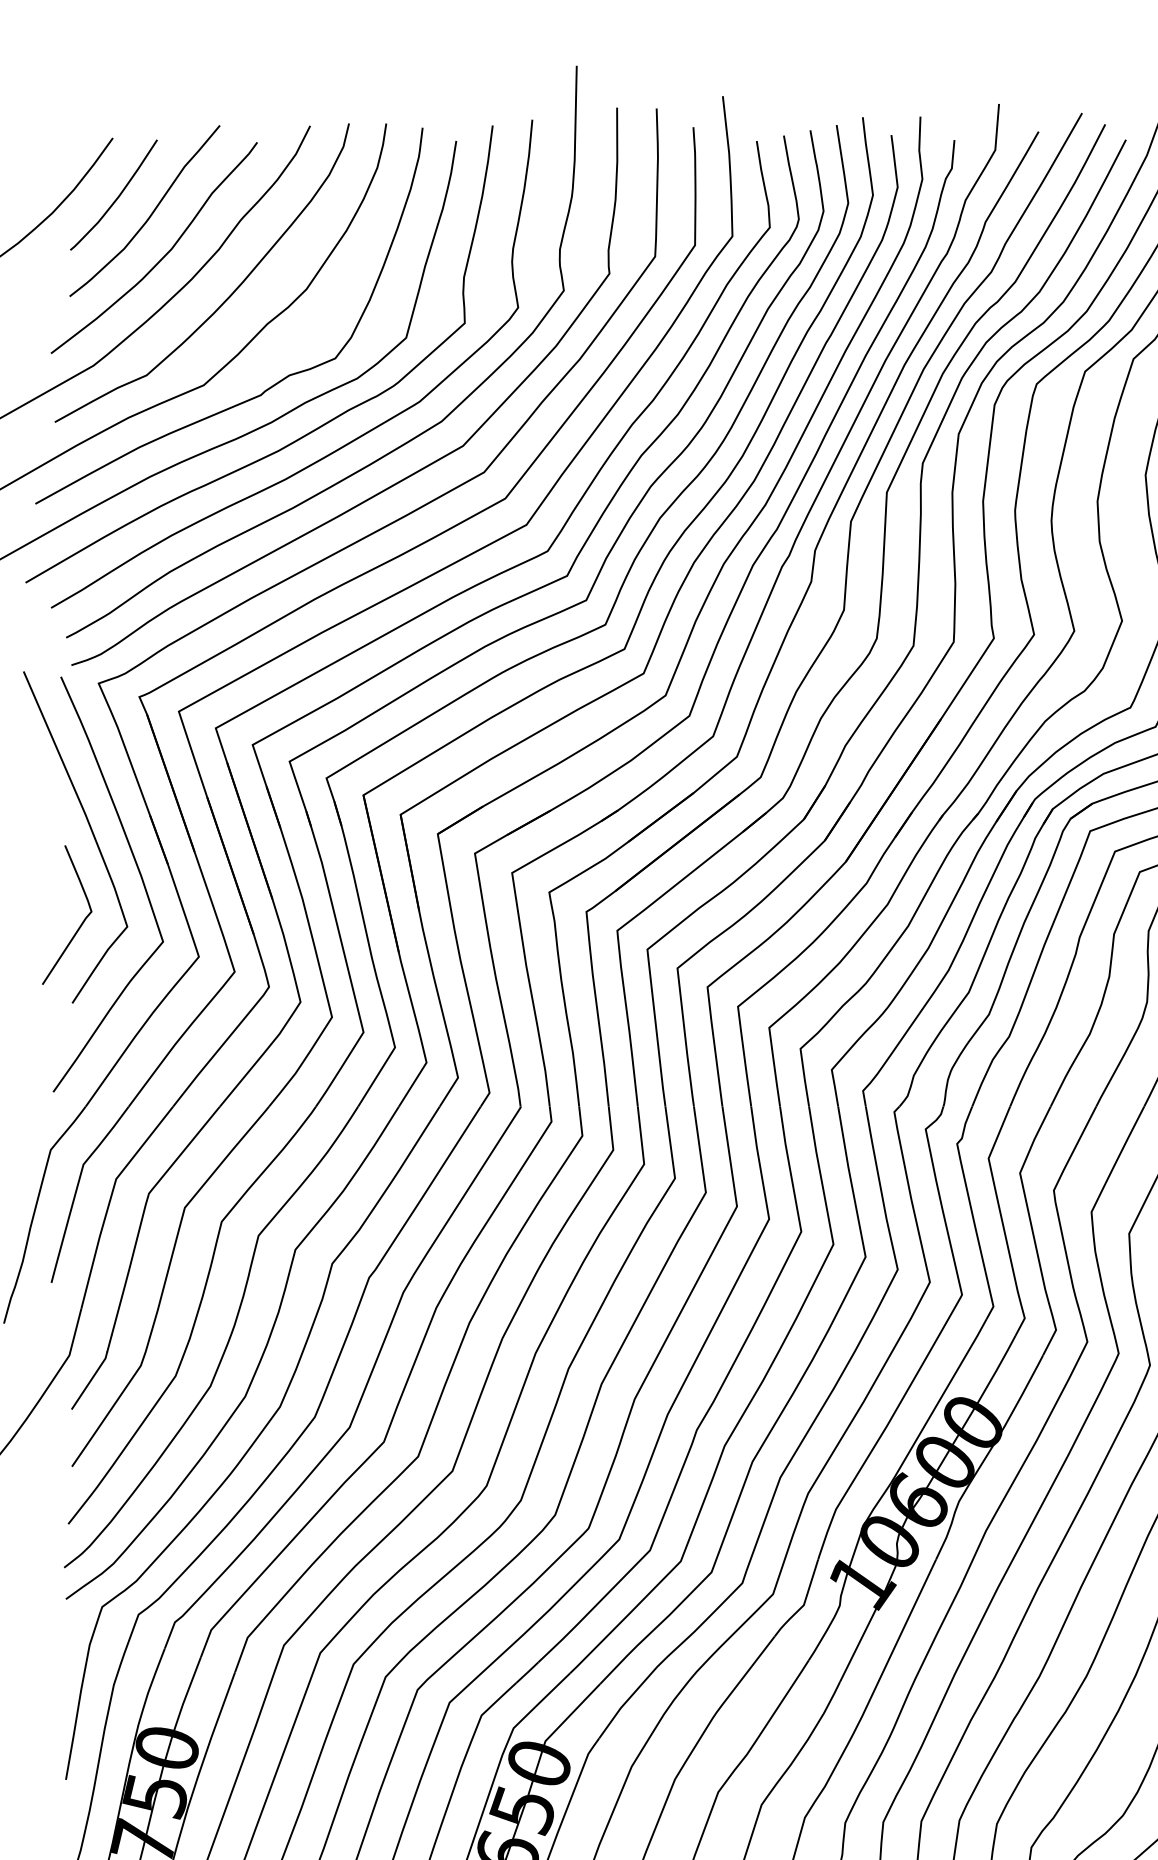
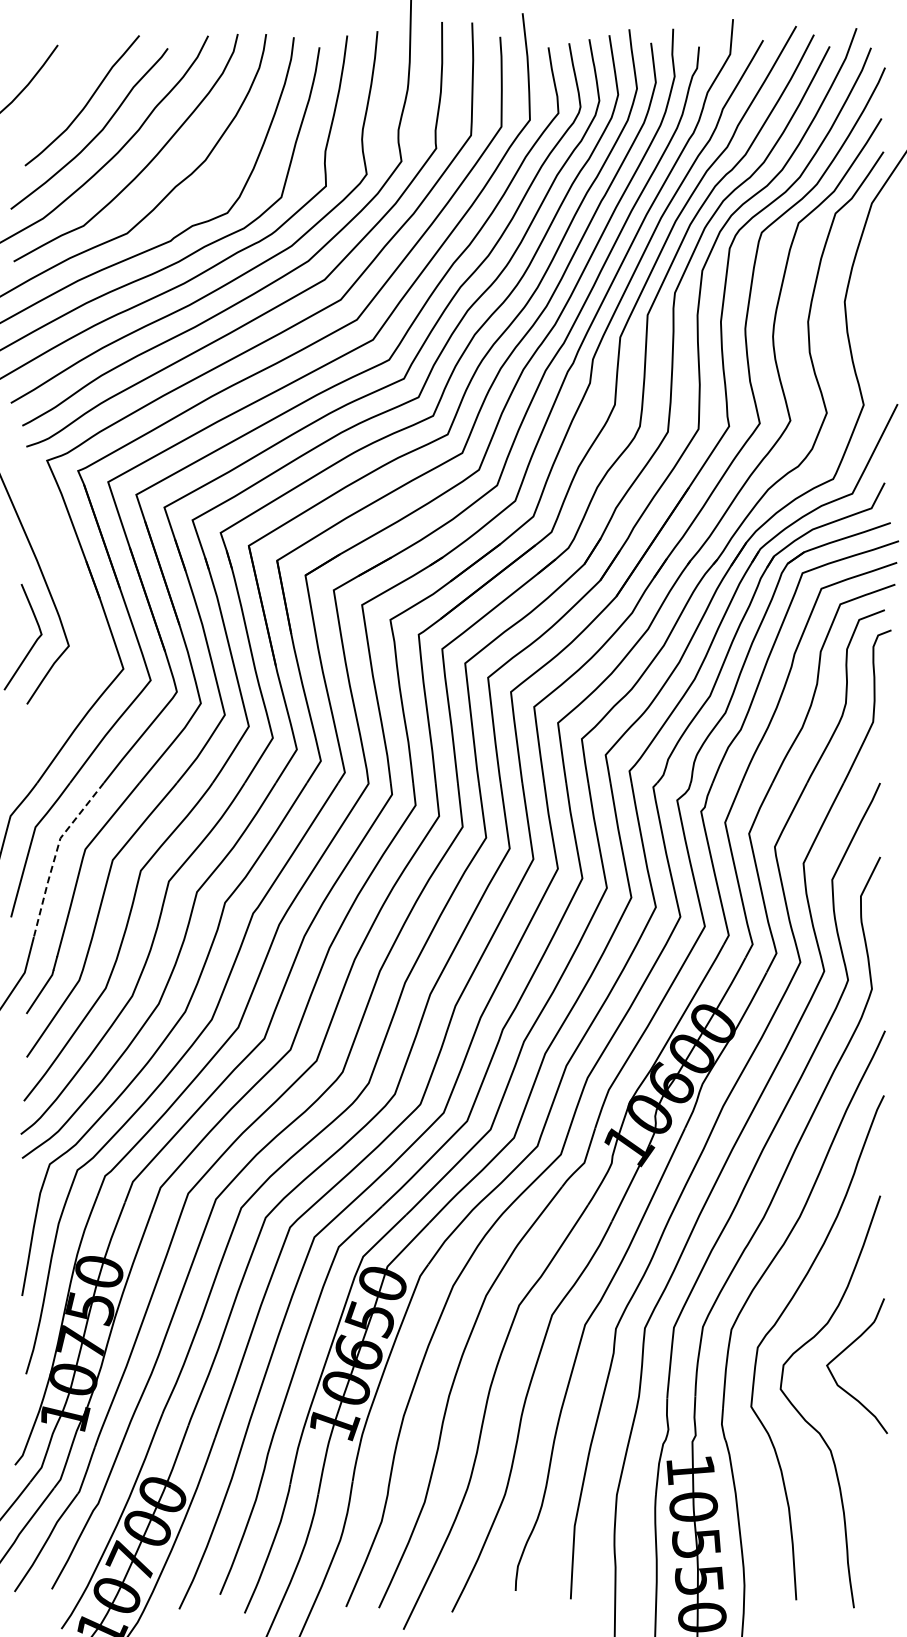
curve: (116, 197) -> (60, 90), removed
curve: (138, 873) -> (77, 605), removed
line: (111, 1199) -> (56, 853), solid -> dashed

